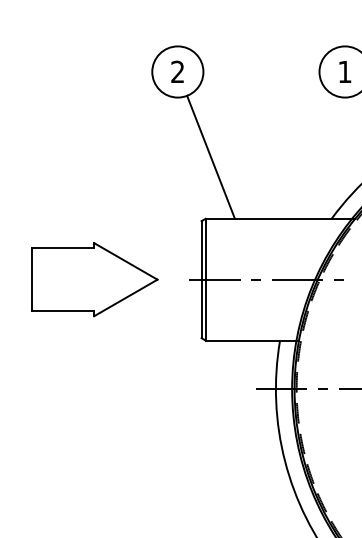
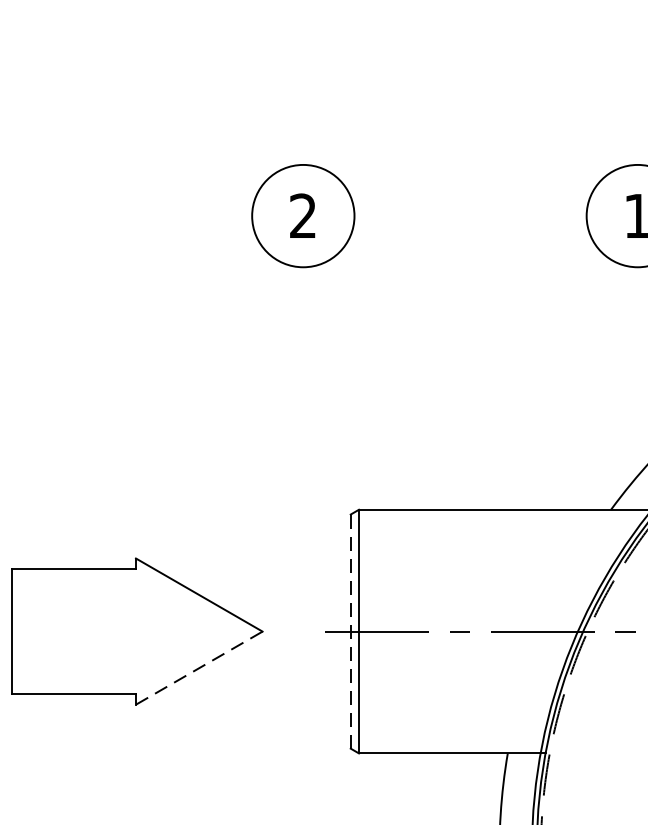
line: (210, 156) -> (368, 385), removed
line: (201, 279) -> (350, 631), solid -> dashed
line: (125, 297) -> (198, 667), solid -> dashed

